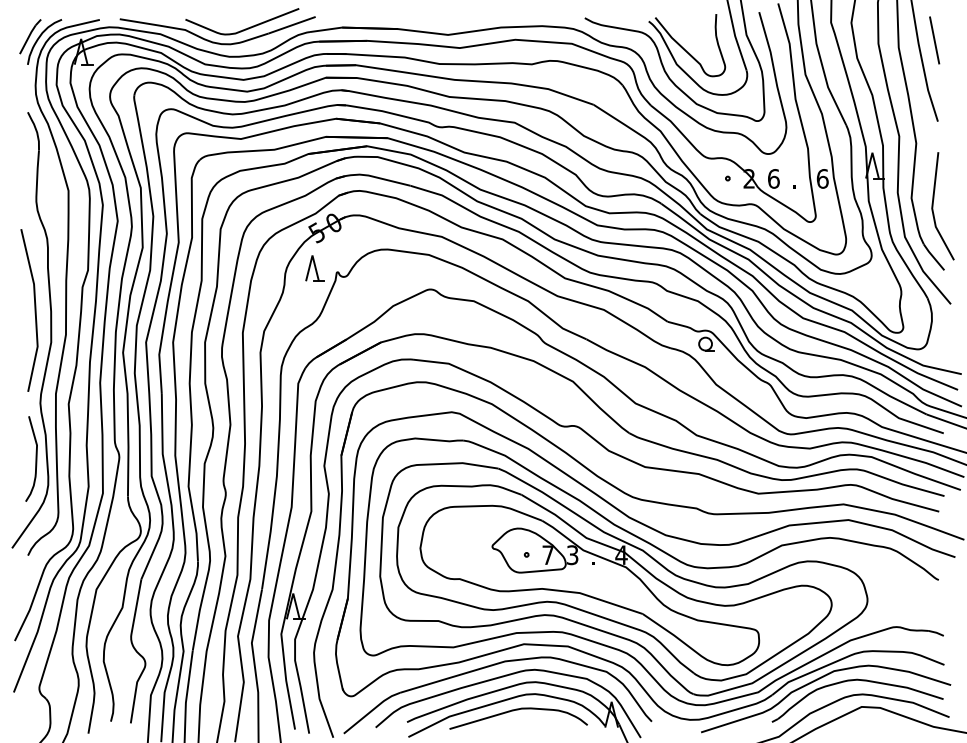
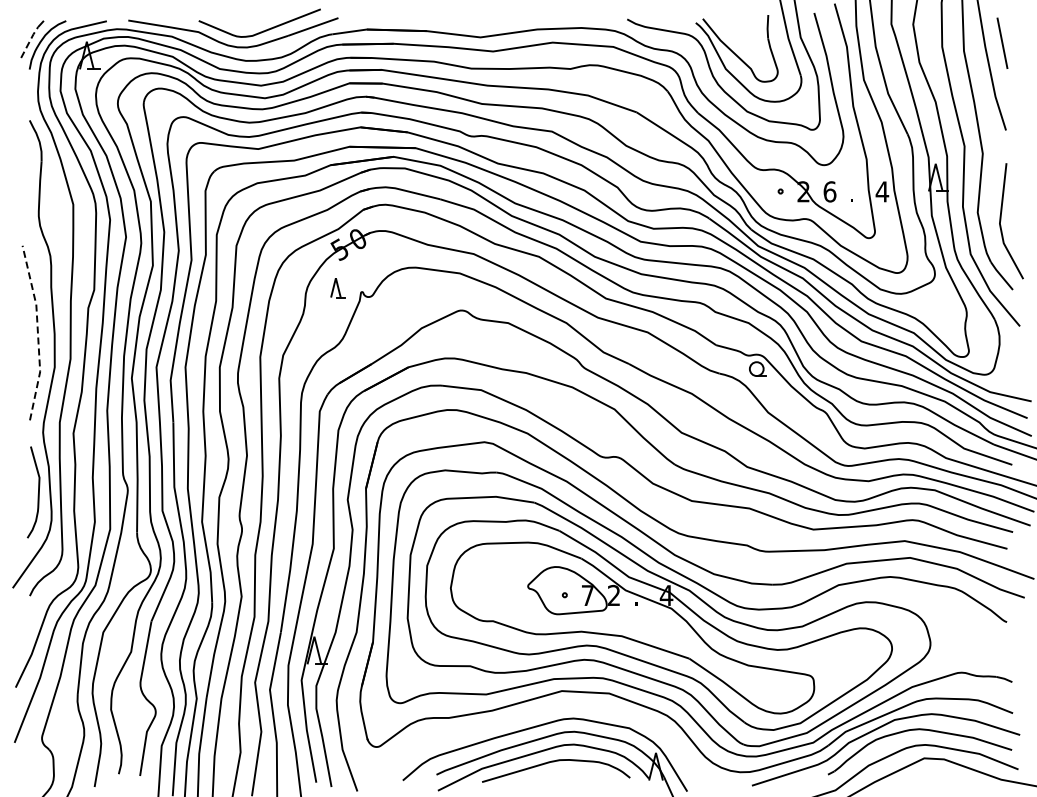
line: (27, 38) -> (29, 41), solid -> dashed
text: (822, 178) -> (882, 191), 6 -> 4
part: (314, 268) -> (337, 287), size x0.7
line: (35, 309) -> (37, 332), solid -> dashed
text: (572, 555) -> (614, 595), 3 -> 2
part: (487, 667) -> (522, 716), removed

